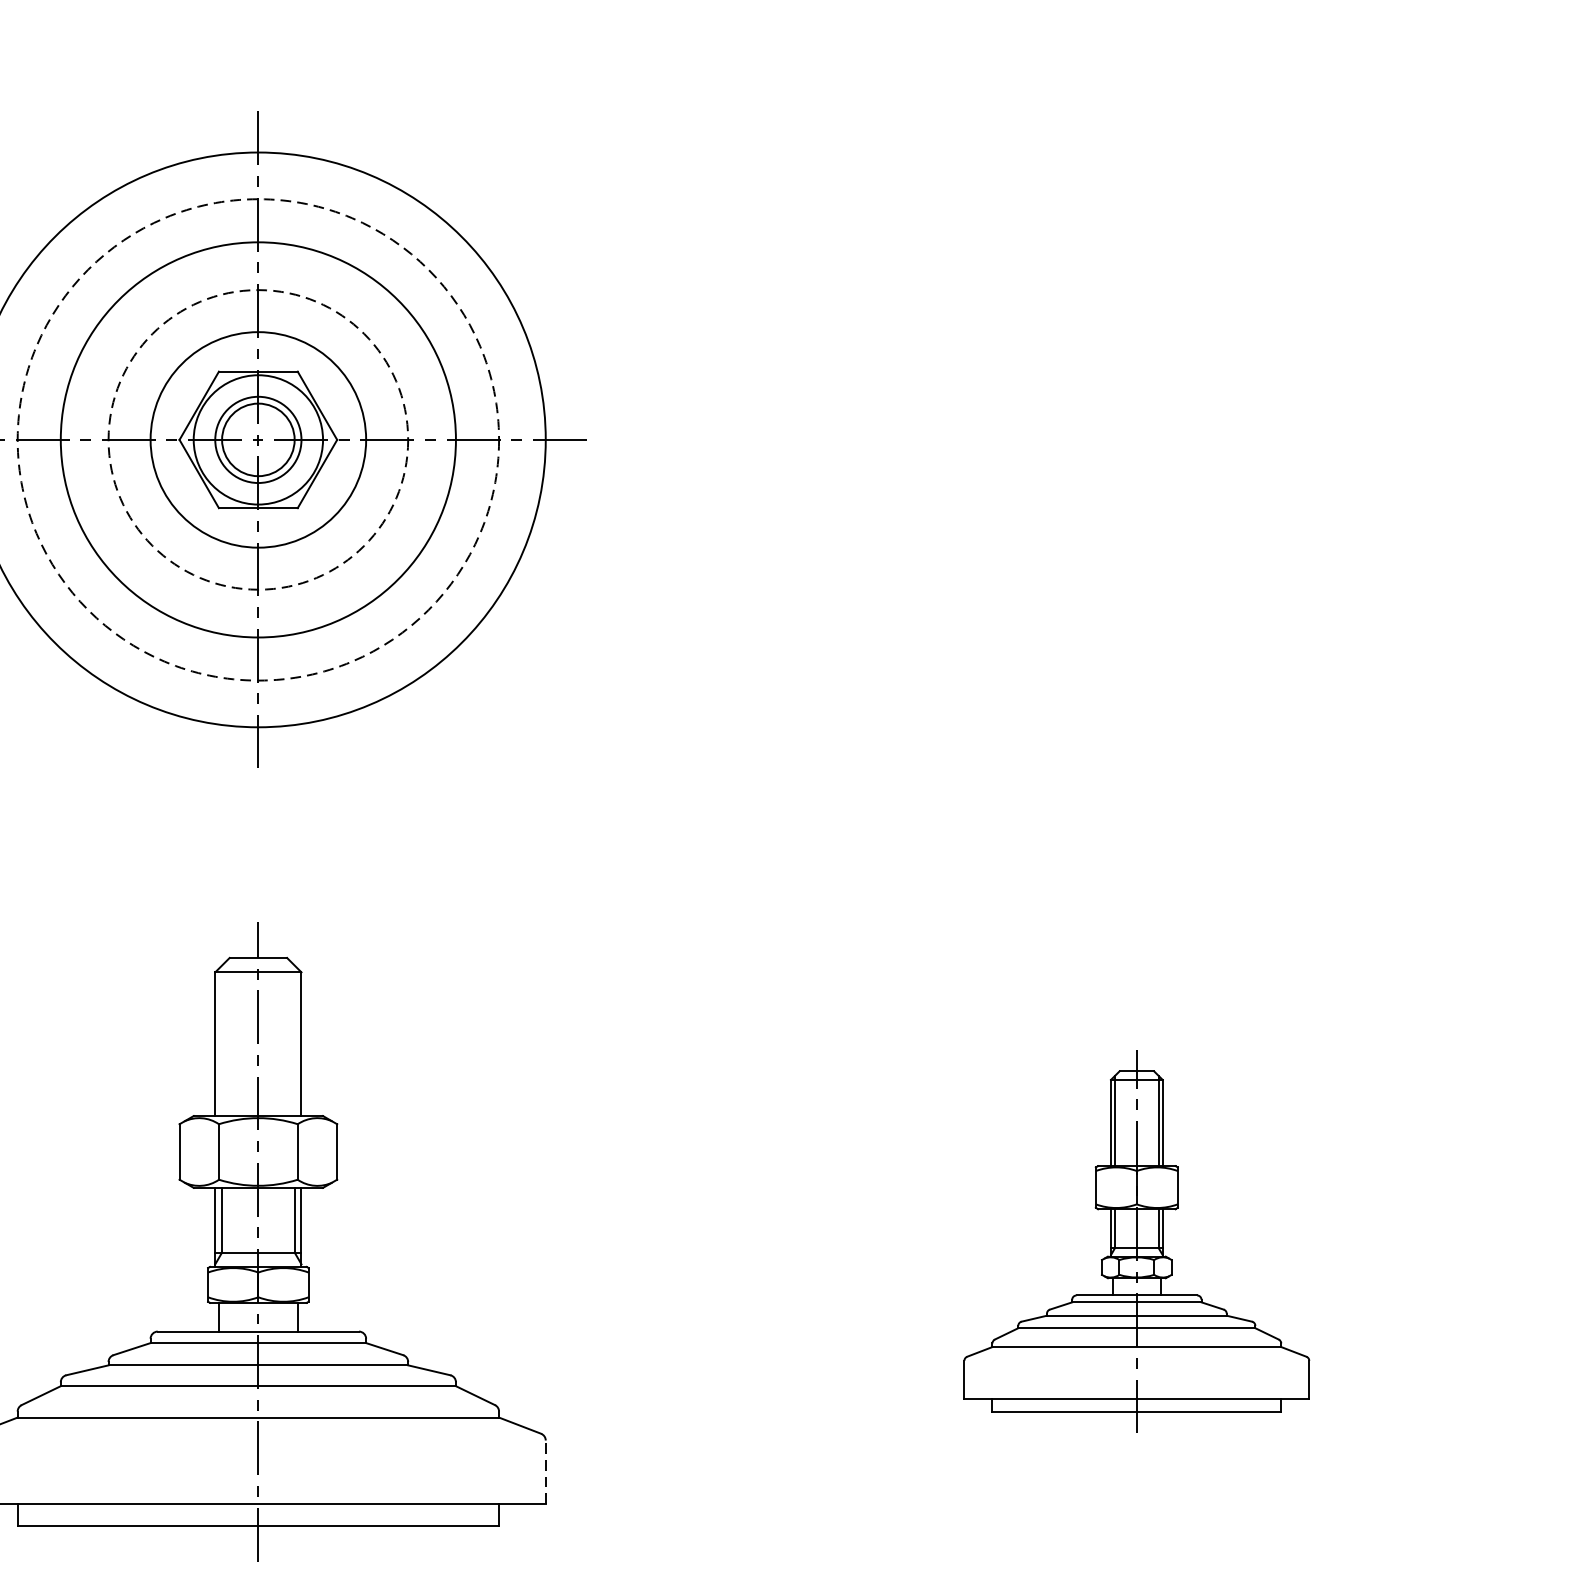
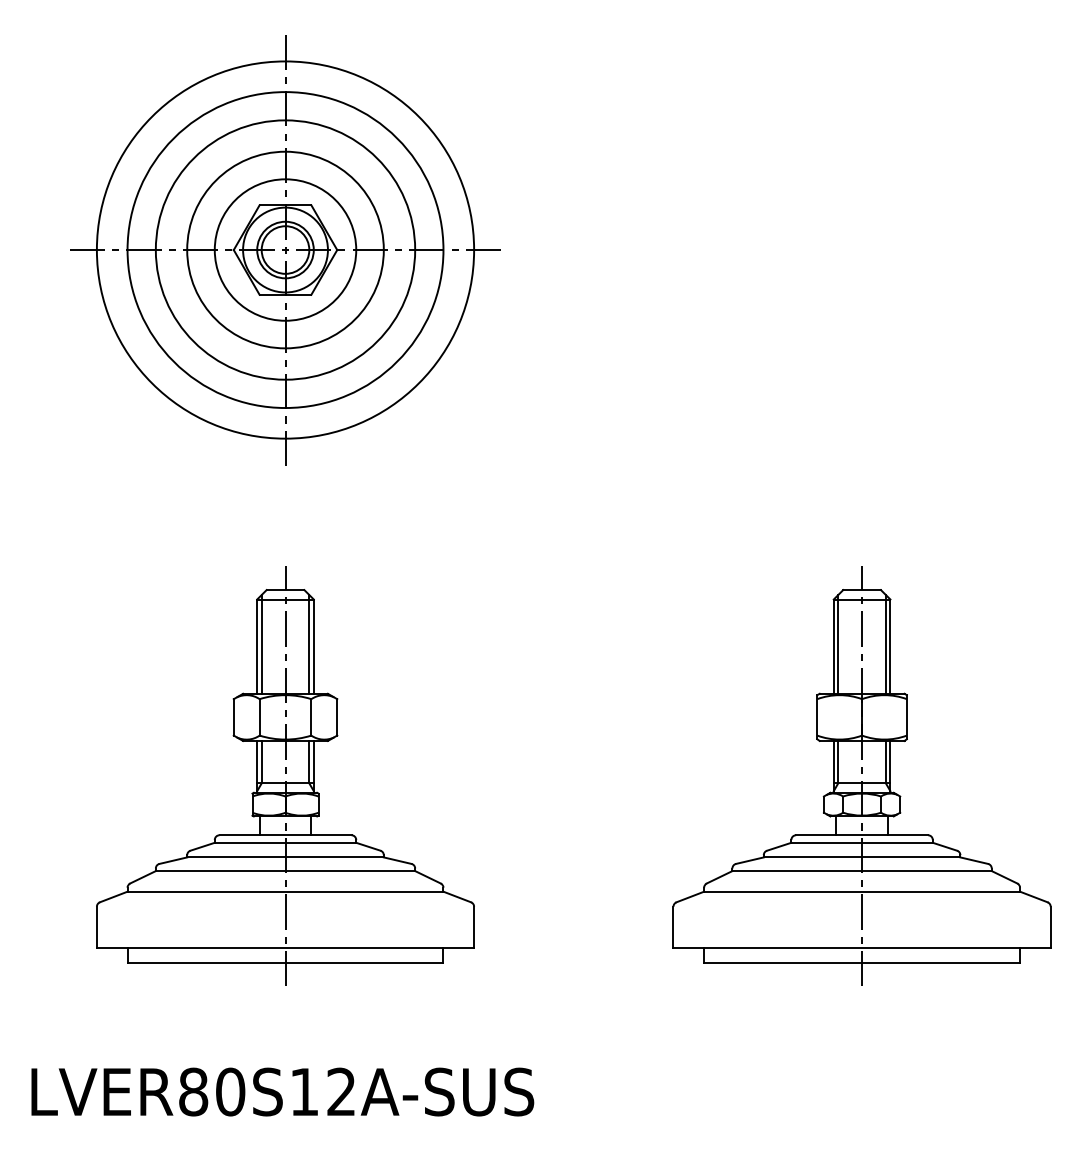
circle: (258, 439) -> (285, 249), dashed -> solid
circle: (258, 440) -> (285, 250), dashed -> solid
line: (221, 1040) -> (261, 644), added
line: (294, 1040) -> (309, 644), added
part: (1136, 1240) -> (861, 775), size x1.67
line: (546, 1472) -> (474, 927), dashed -> solid

